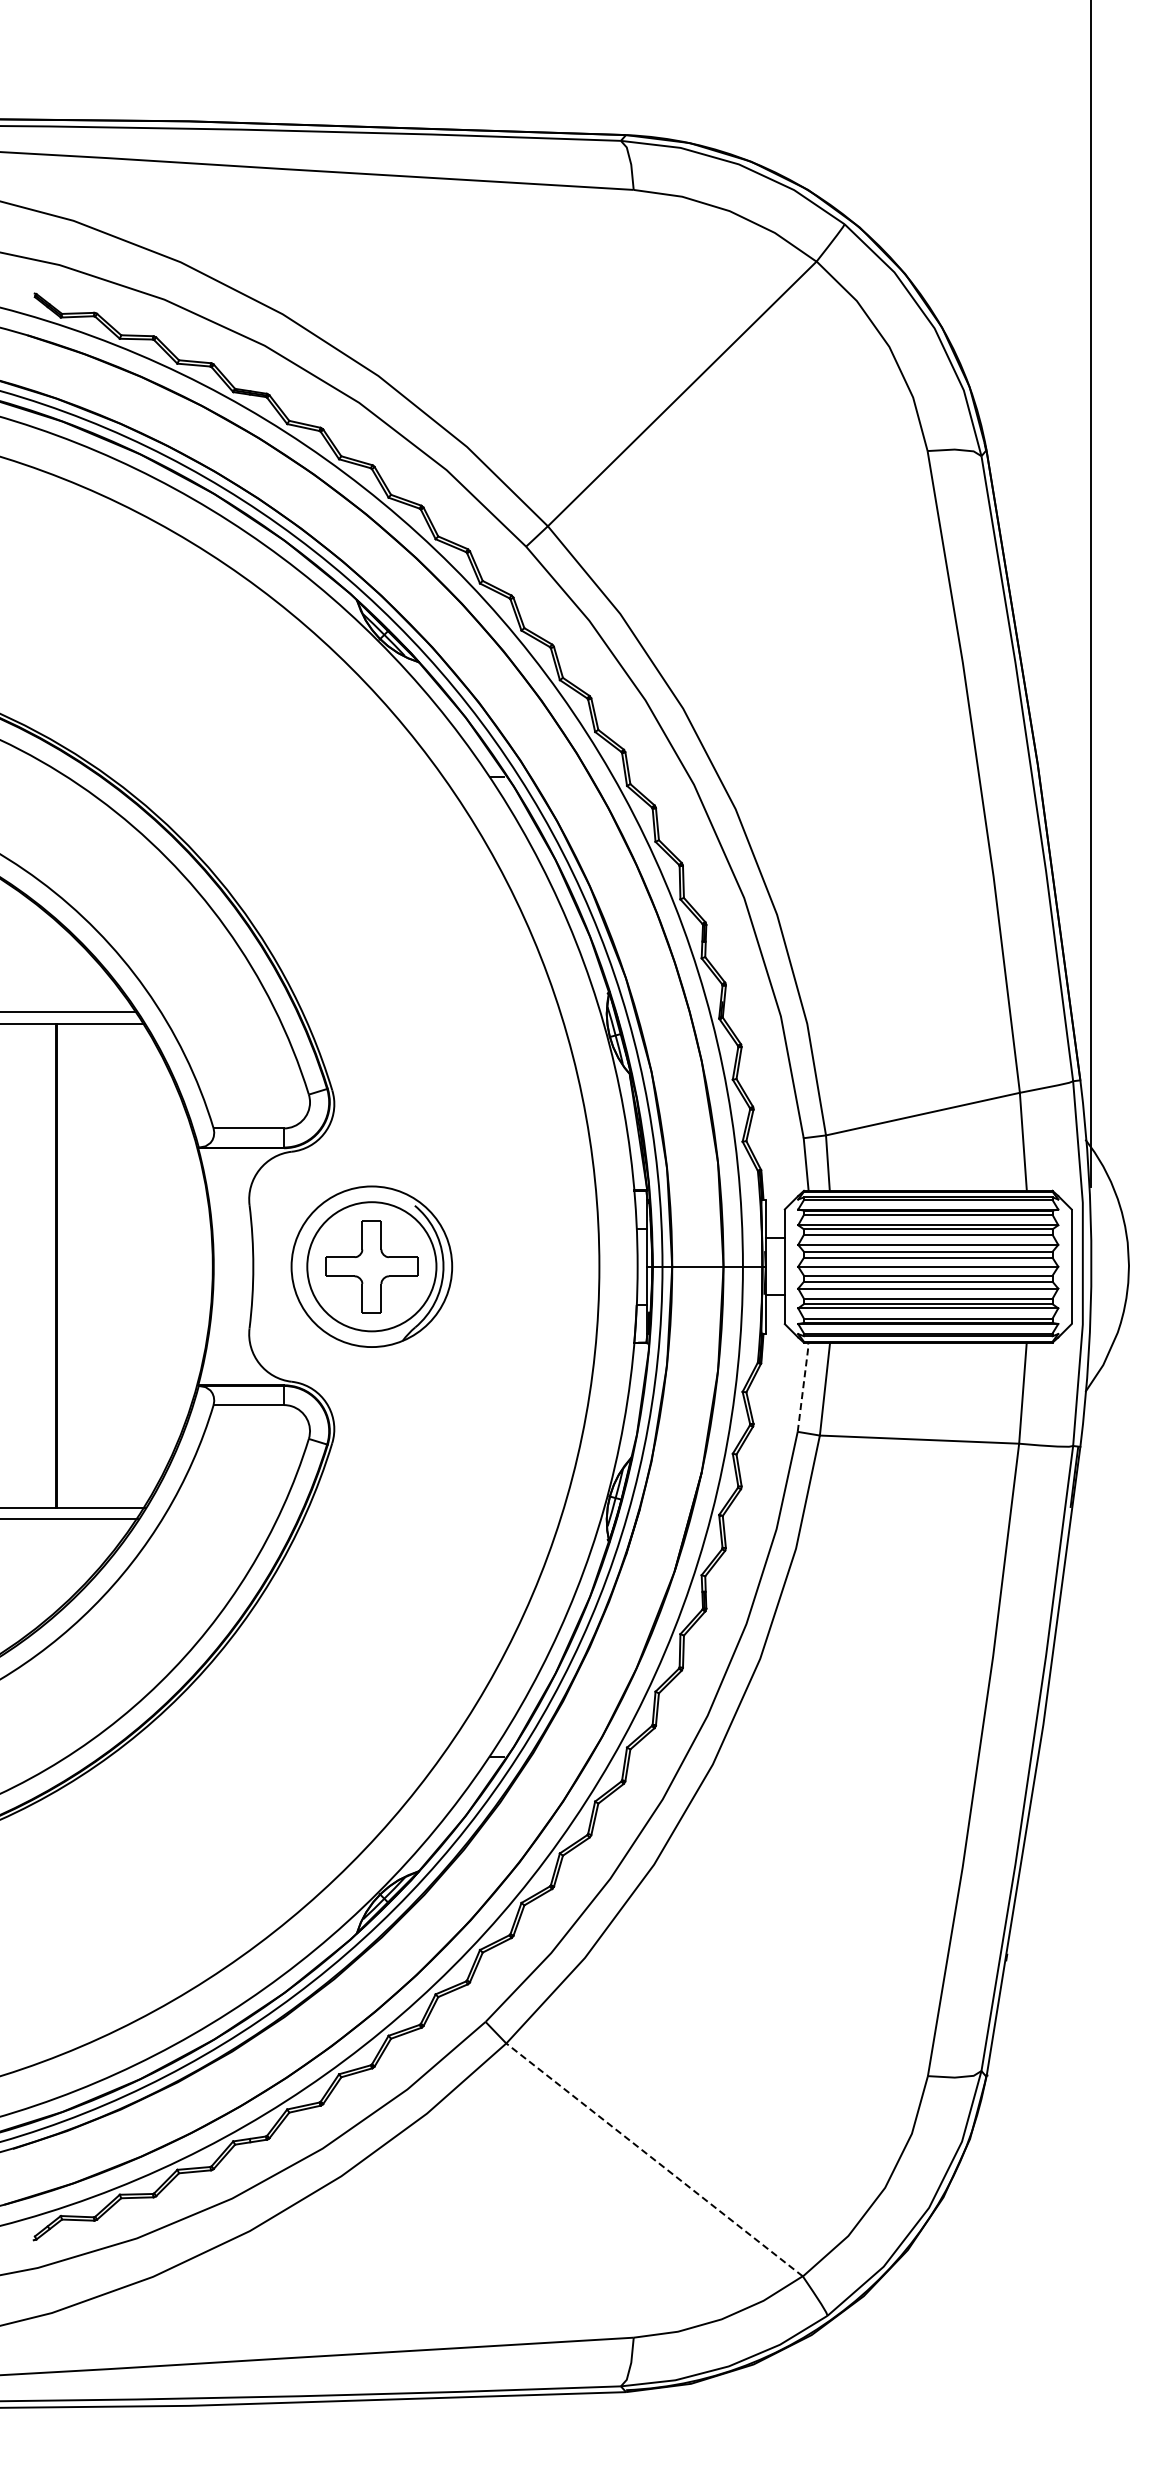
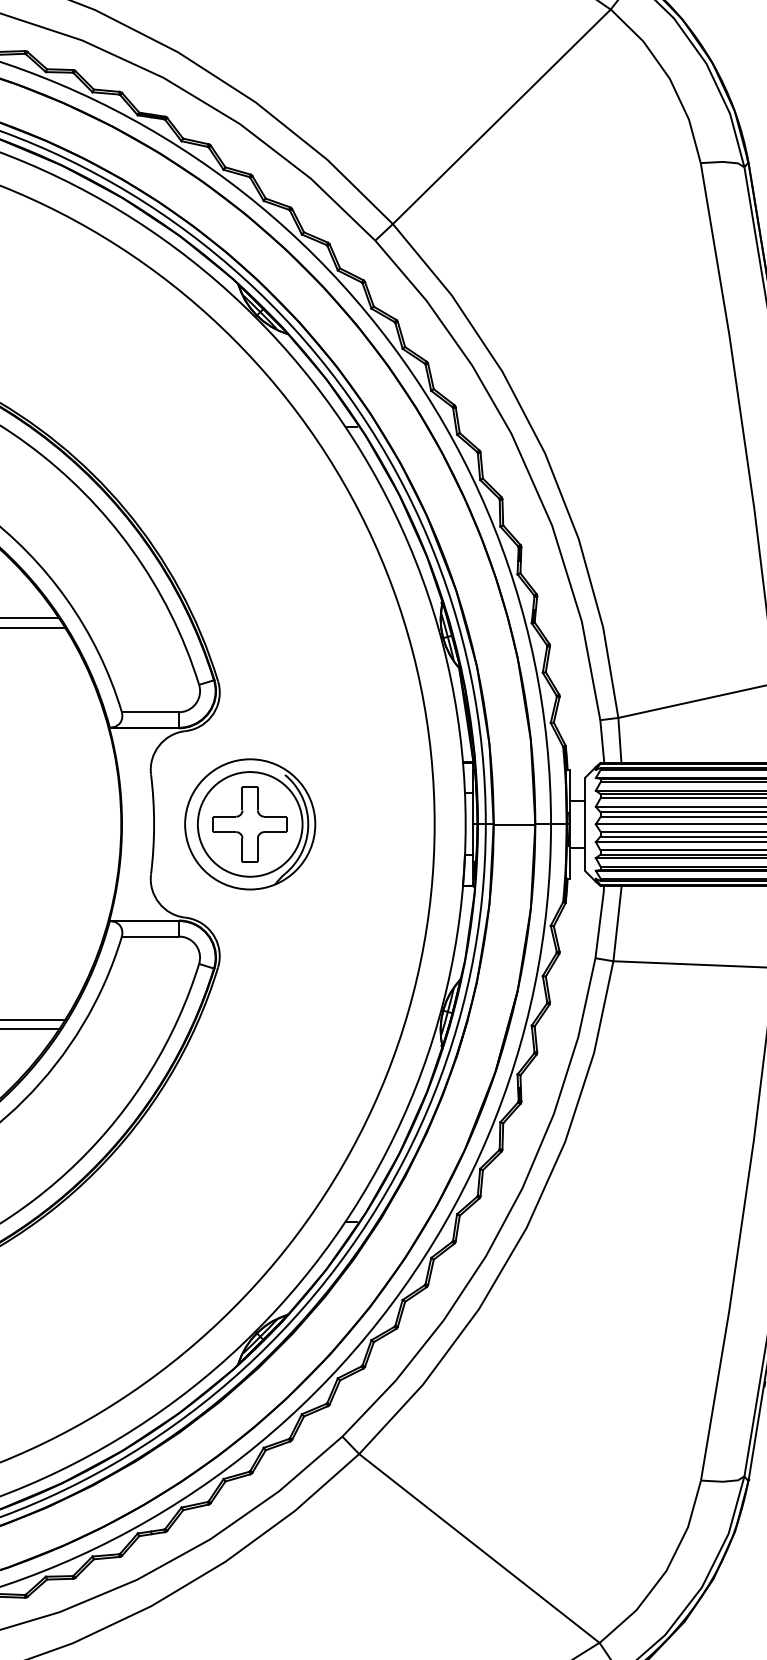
line: (803, 1386) -> (600, 921), dashed -> solid
line: (654, 2159) -> (479, 1548), dashed -> solid

